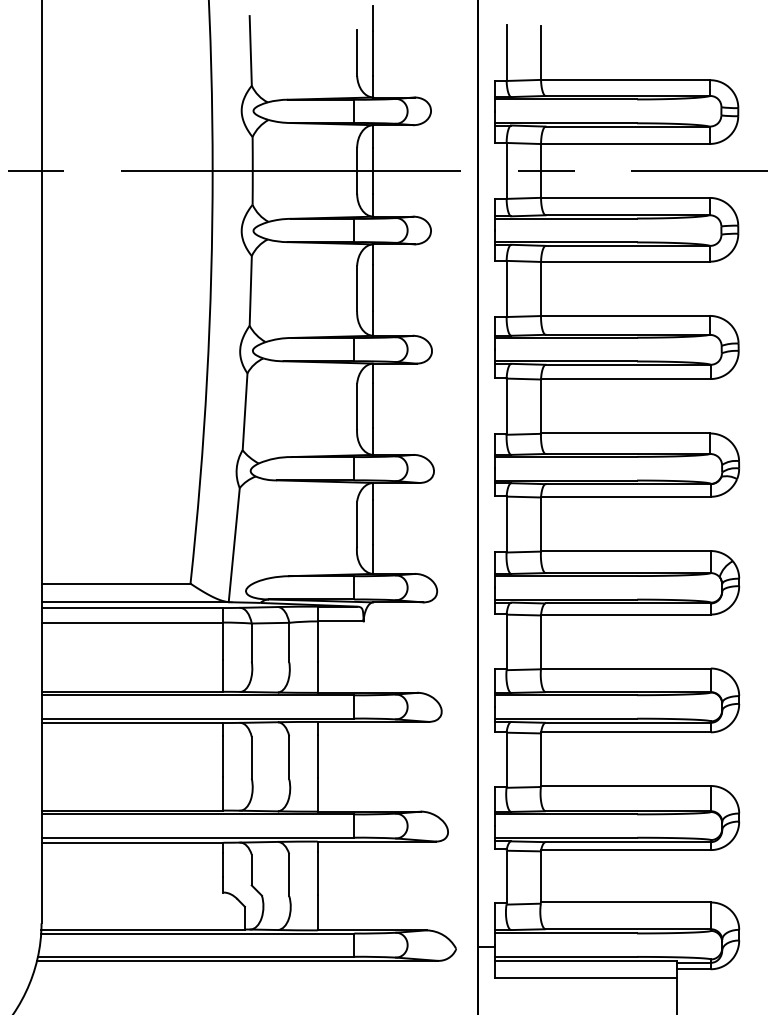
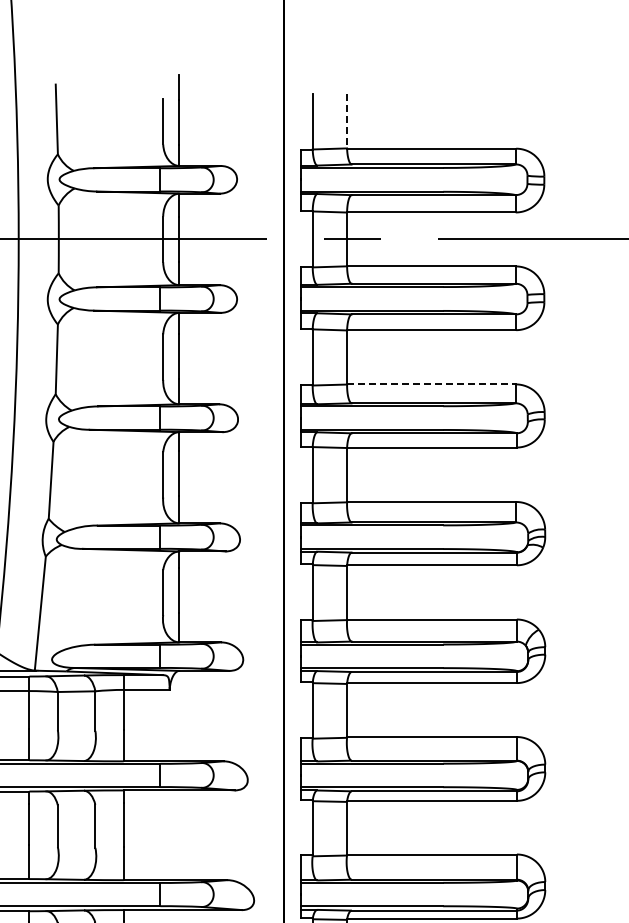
line: (541, 52) -> (347, 121), solid -> dashed
line: (625, 315) -> (431, 384), solid -> dashed

